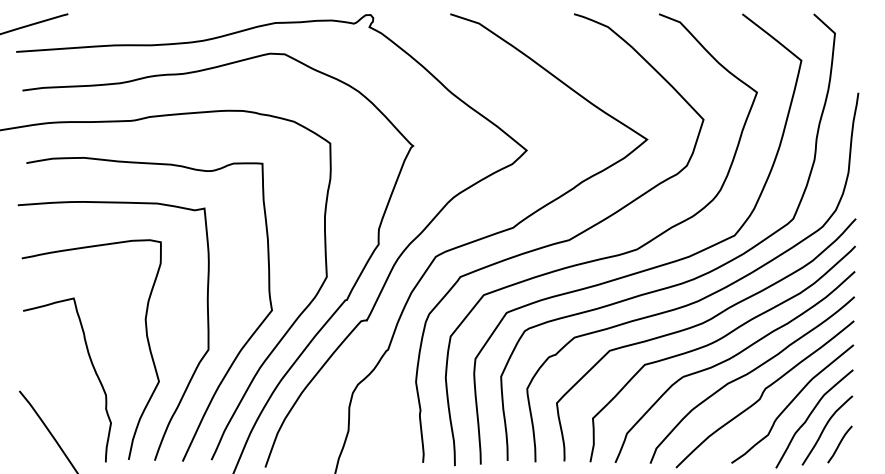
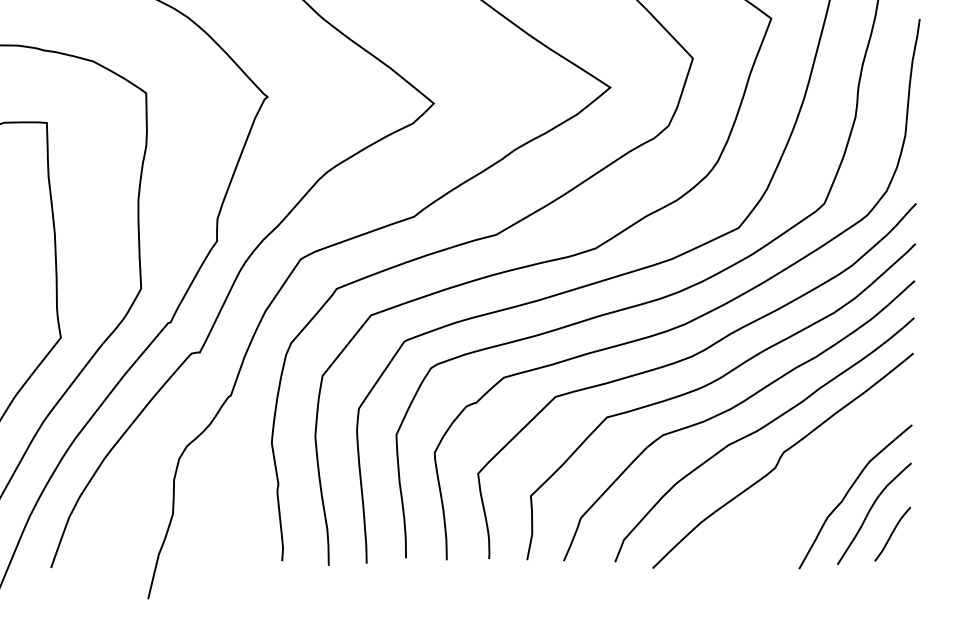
curve: (792, 402) -> (823, 472), removed

